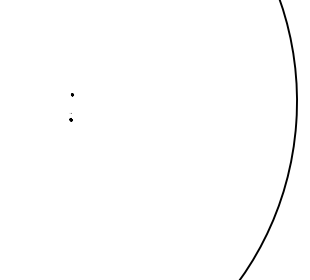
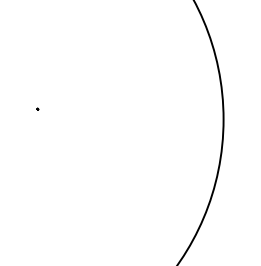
part: (70, 116) -> (37, 127), removed

